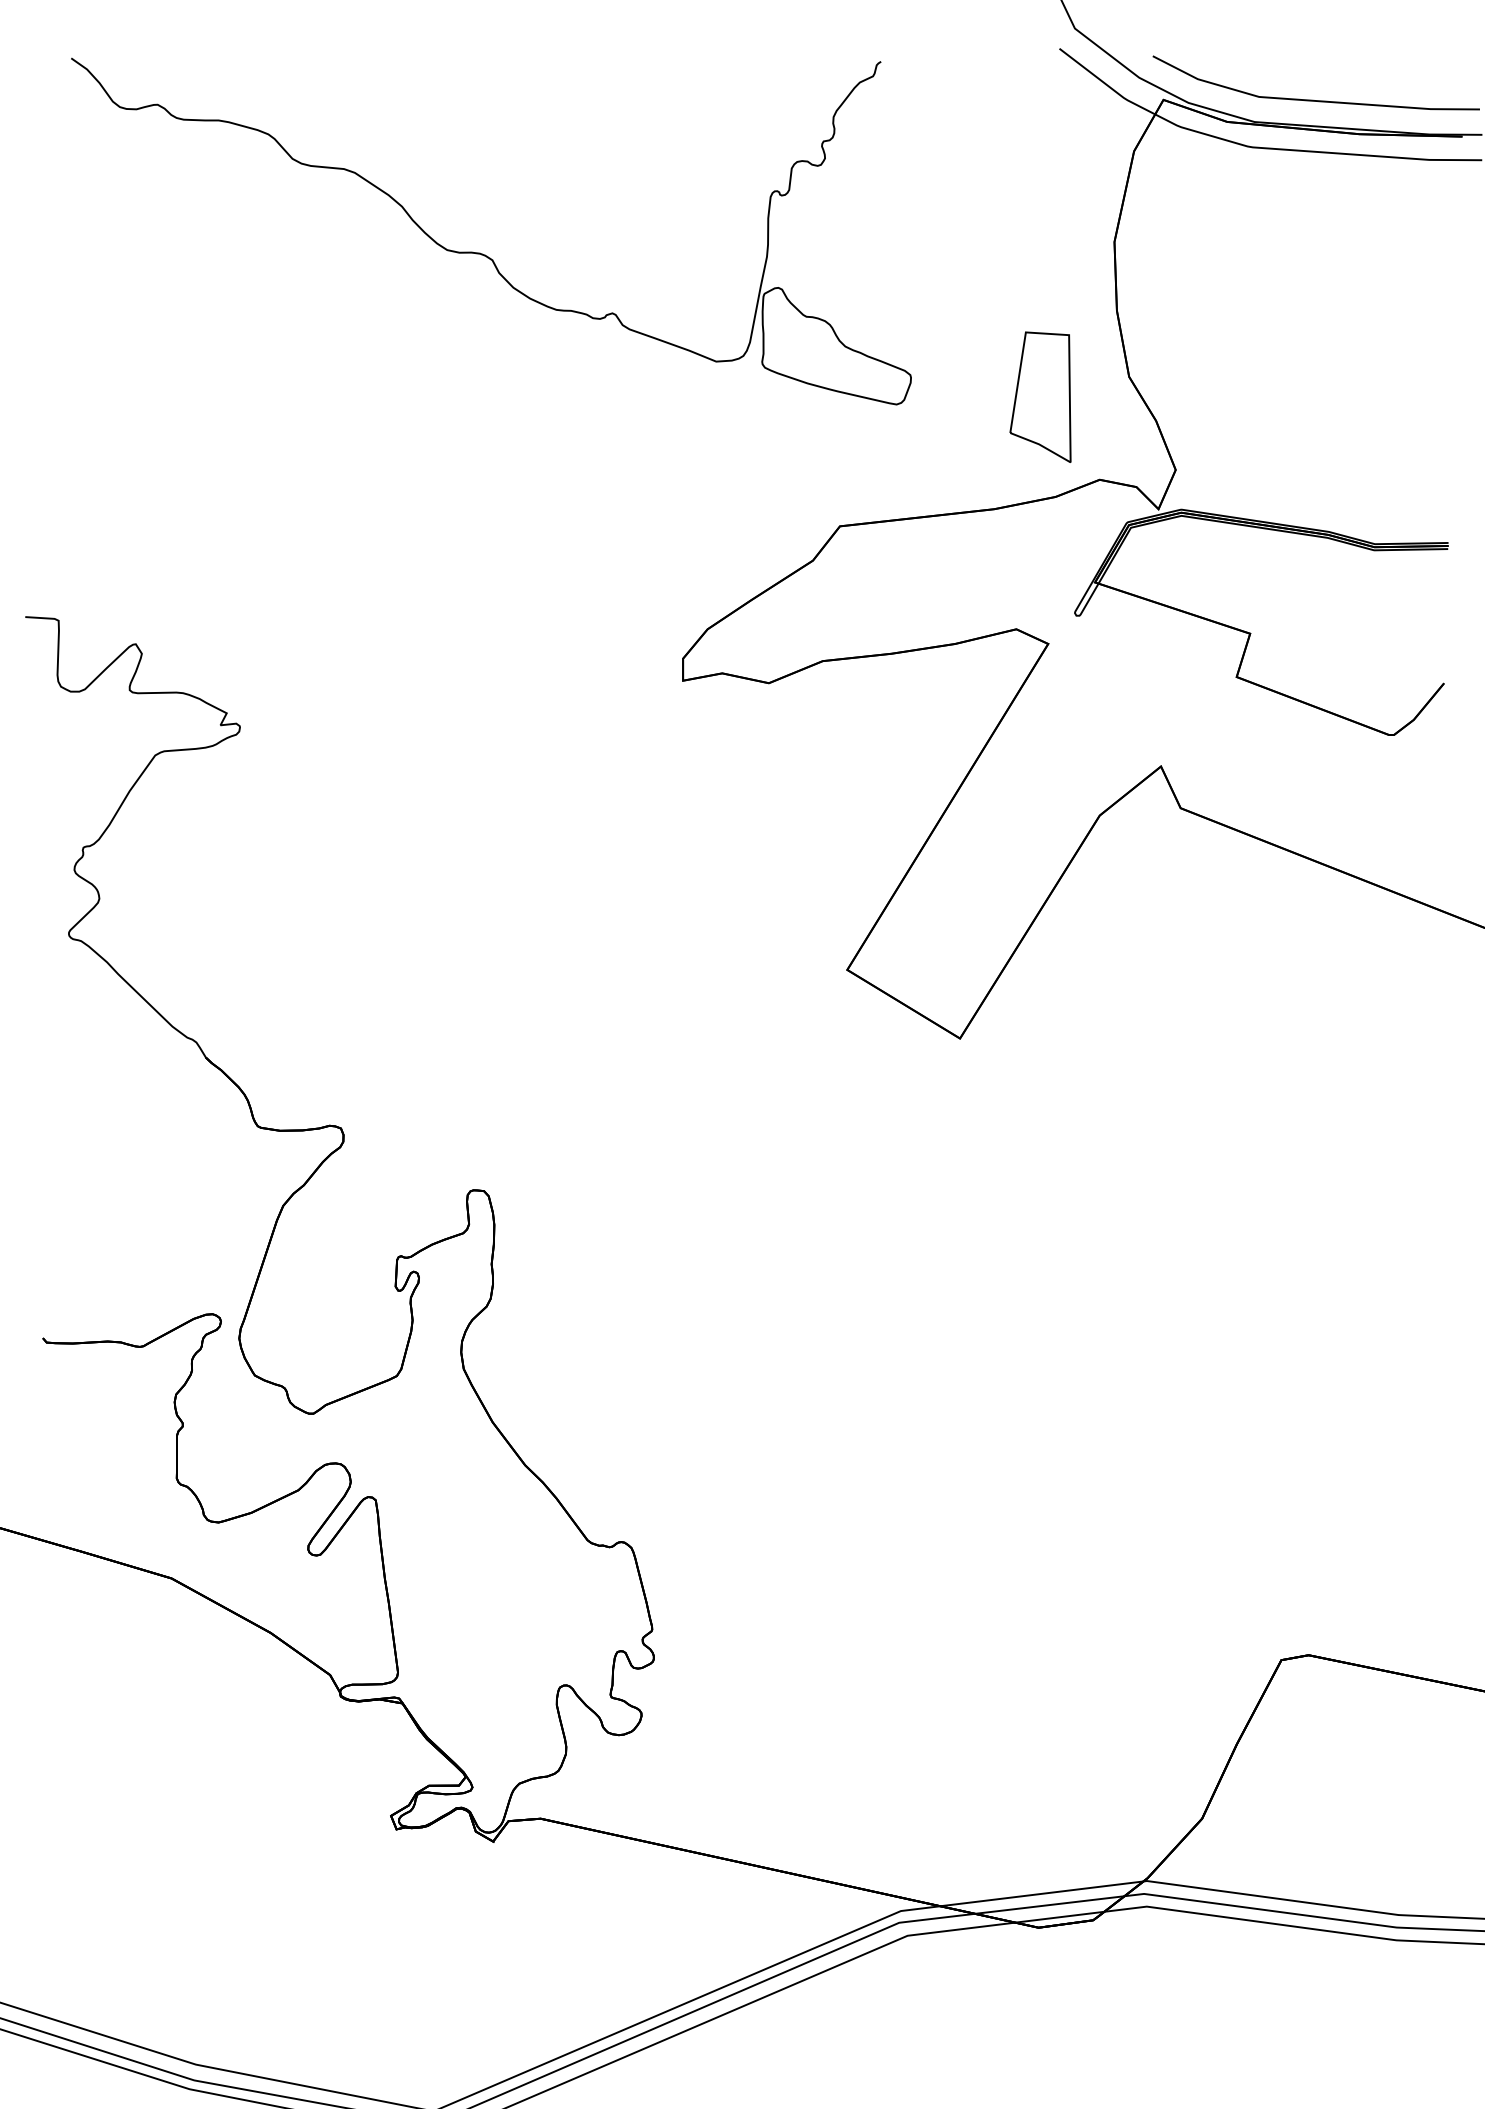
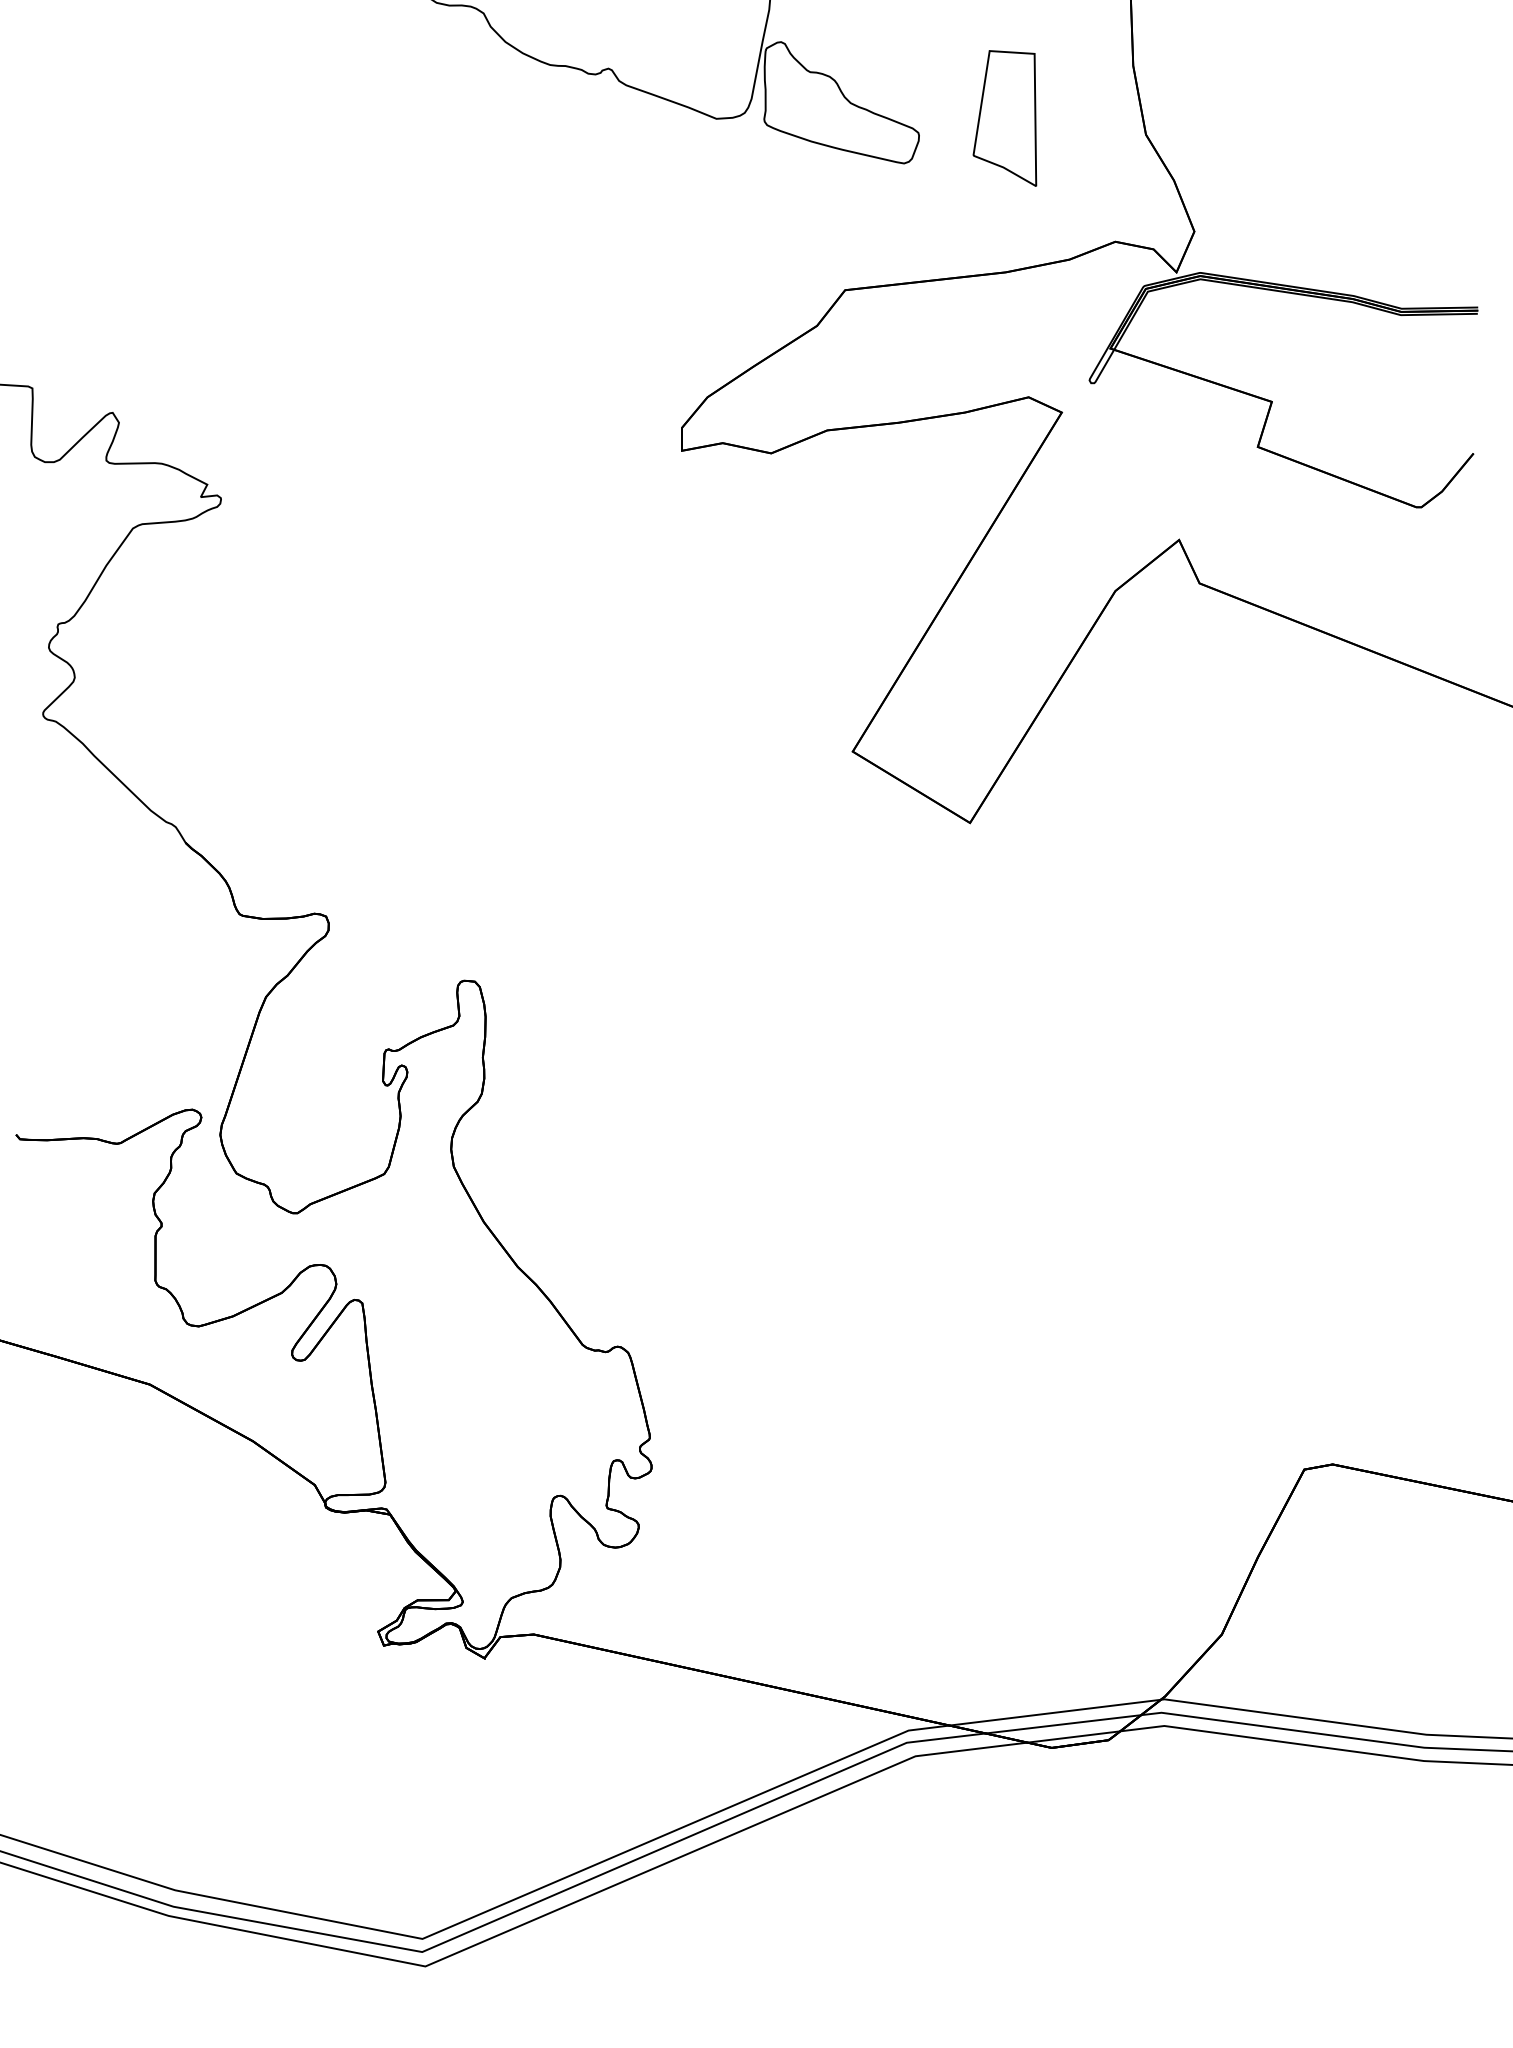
part: (1040, 396) -> (1004, 117), moved

